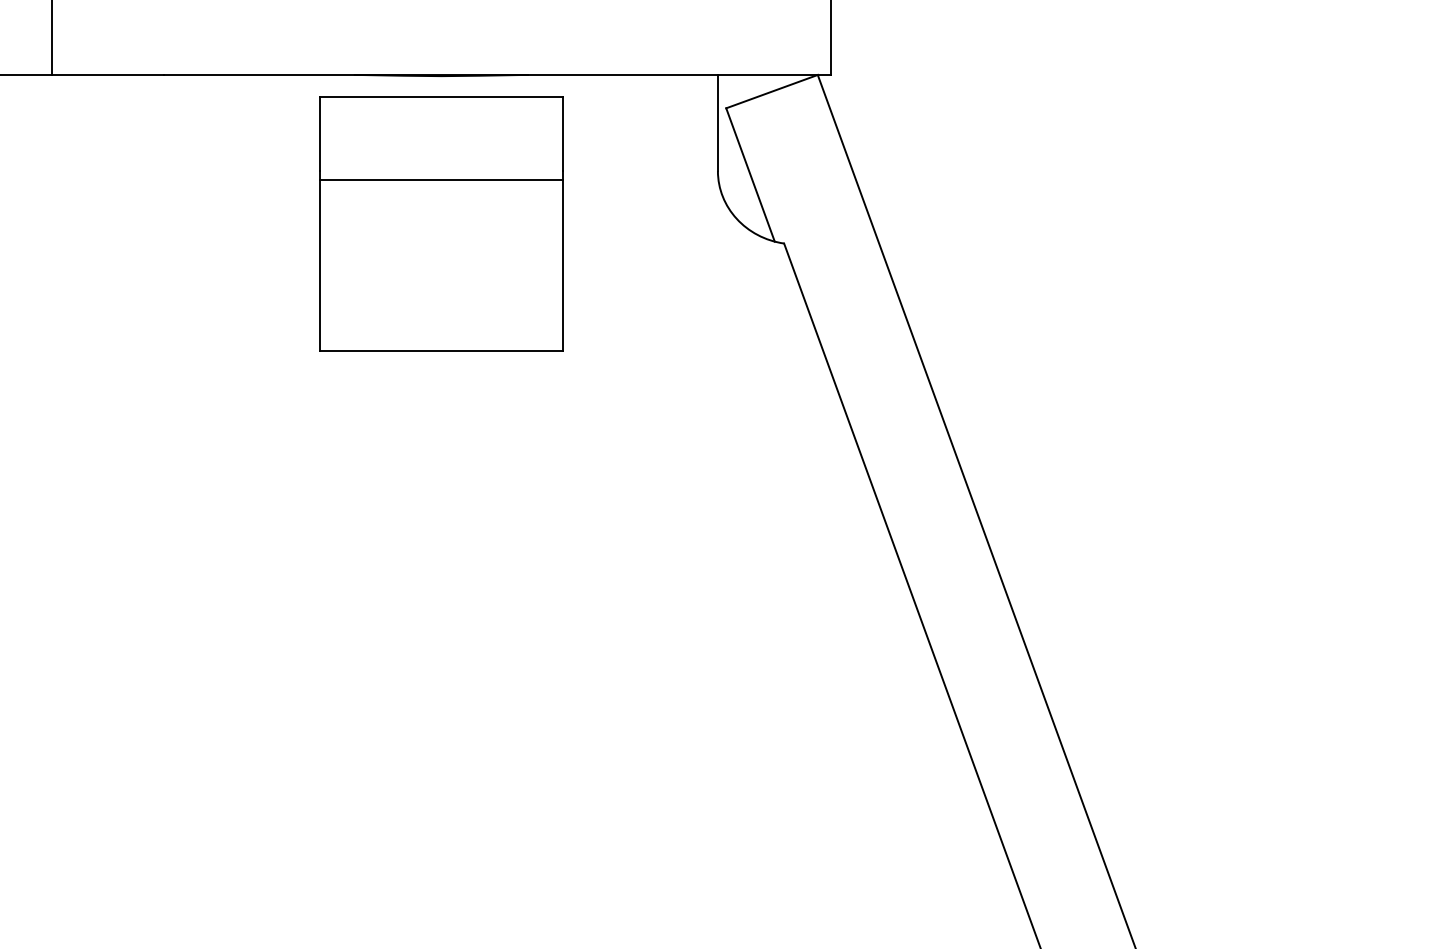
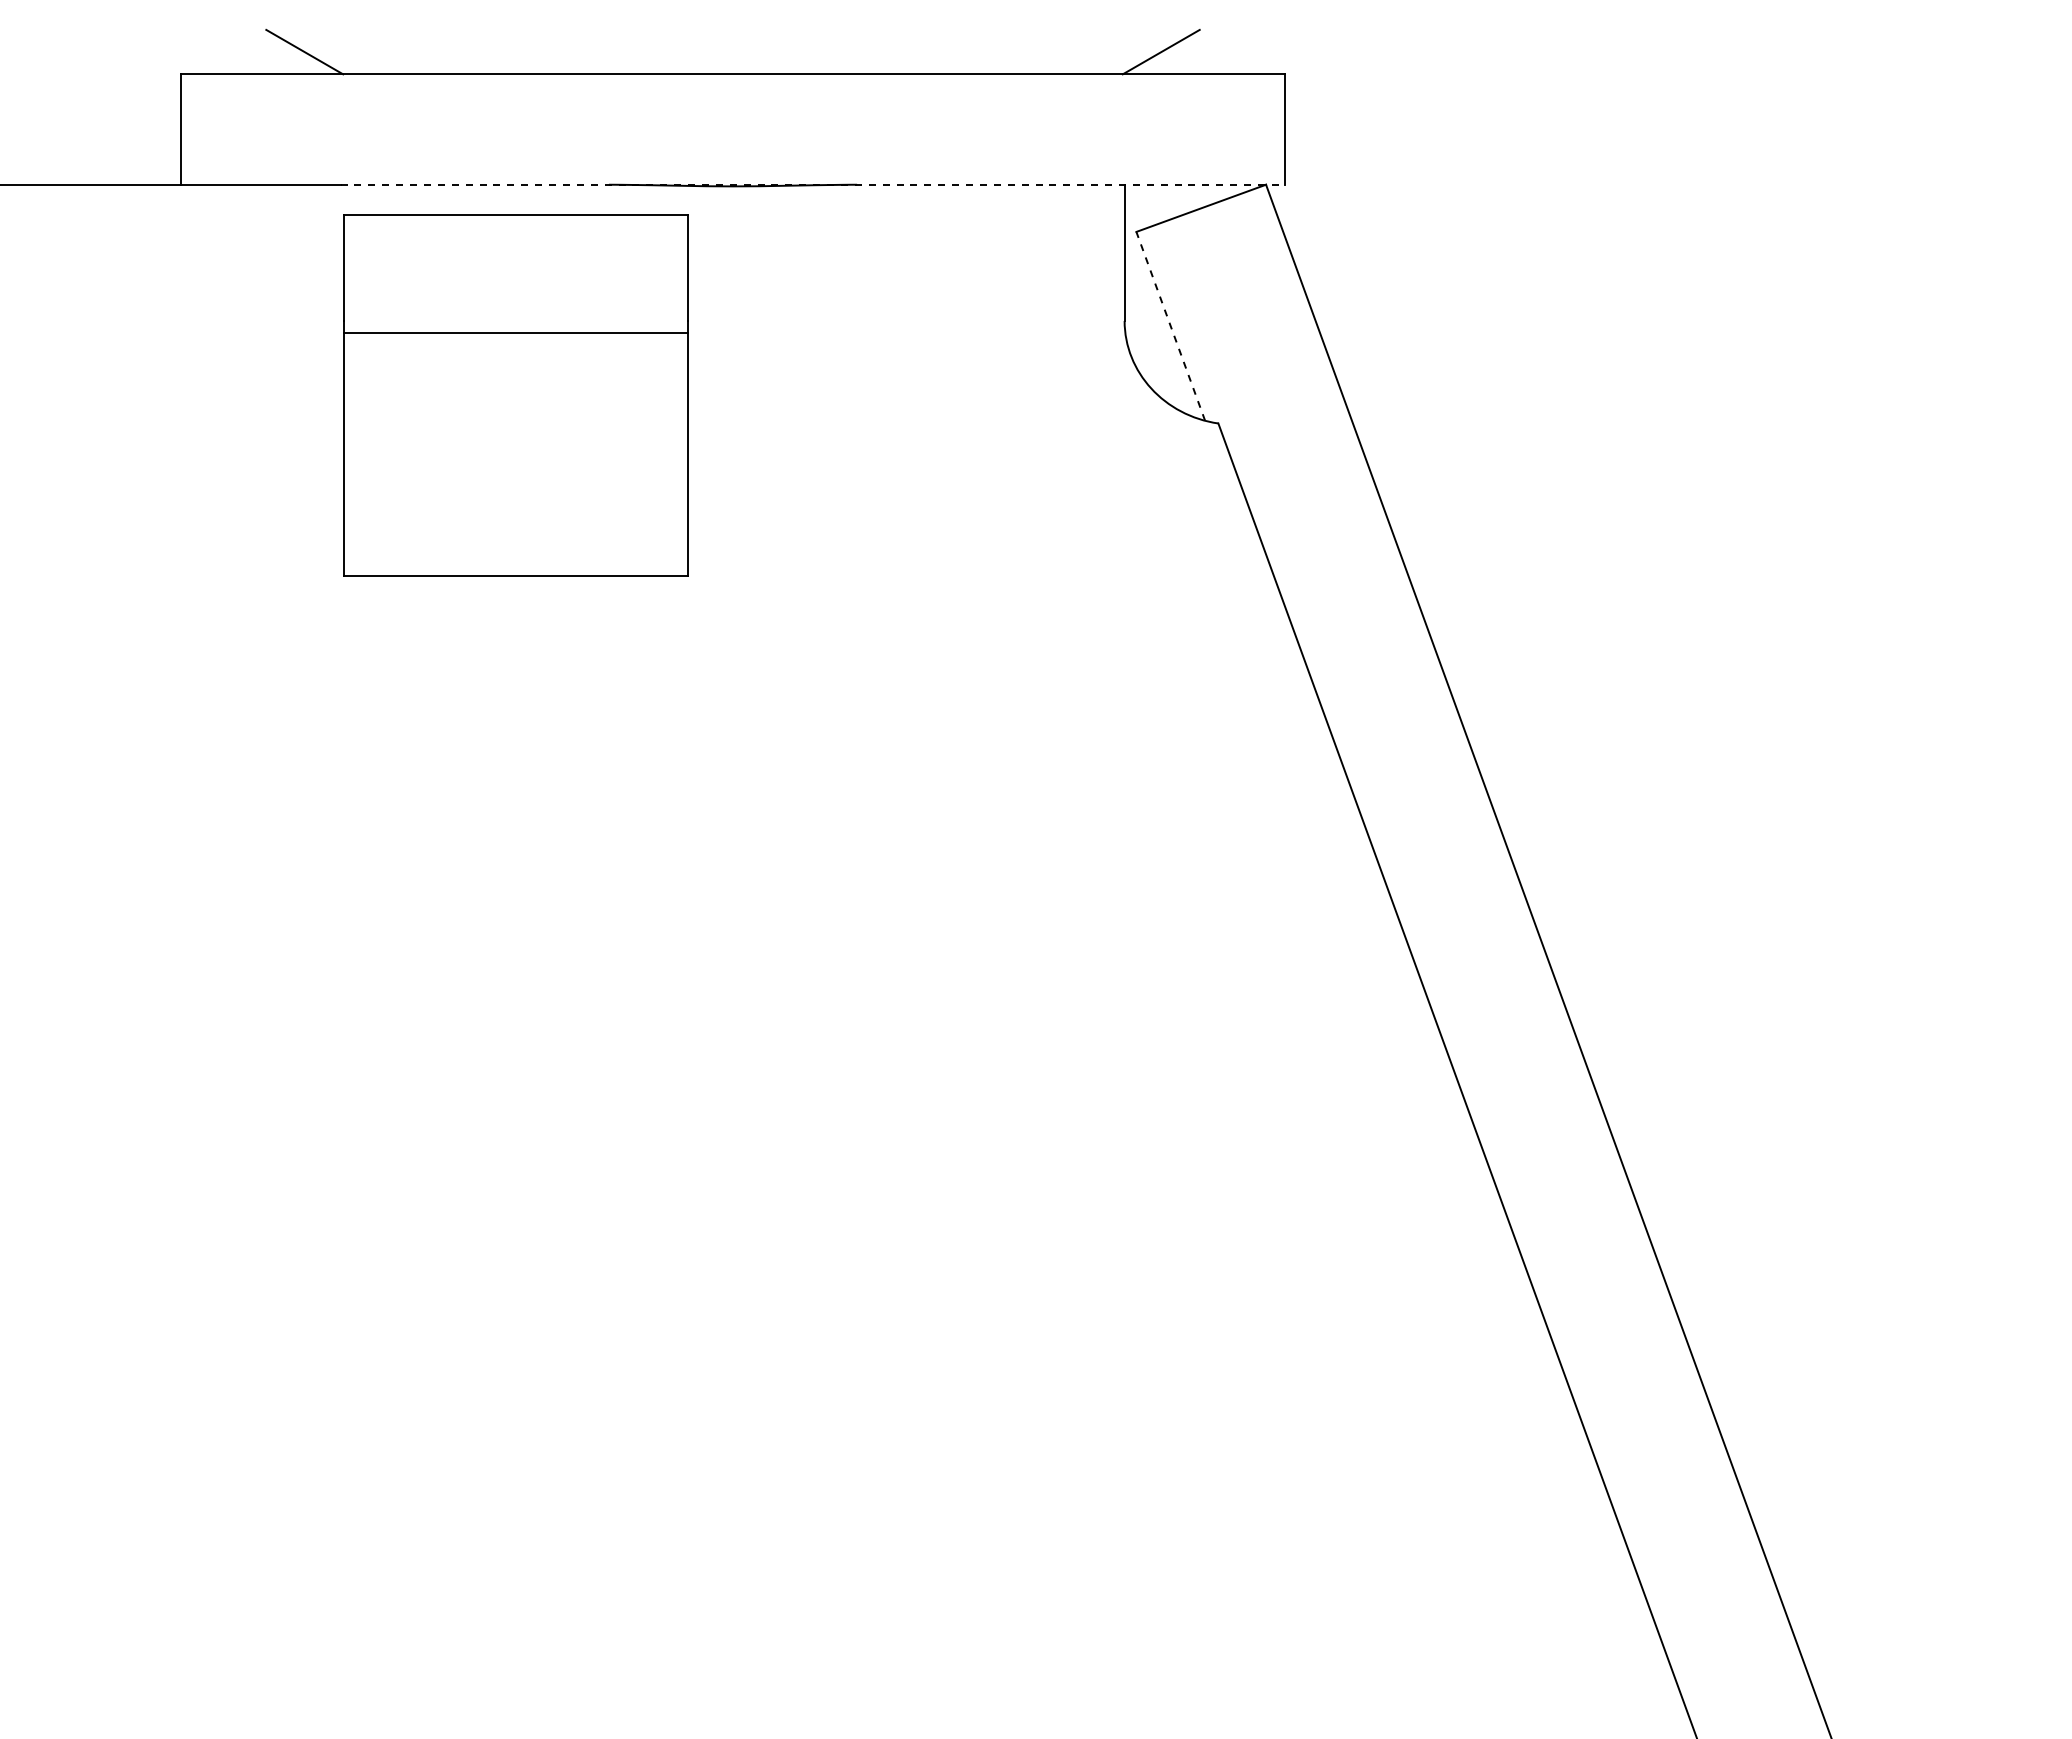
line: (498, 74) -> (813, 184), solid -> dashed
line: (750, 174) -> (1170, 325), solid -> dashed
part: (441, 223) -> (515, 395), moved

